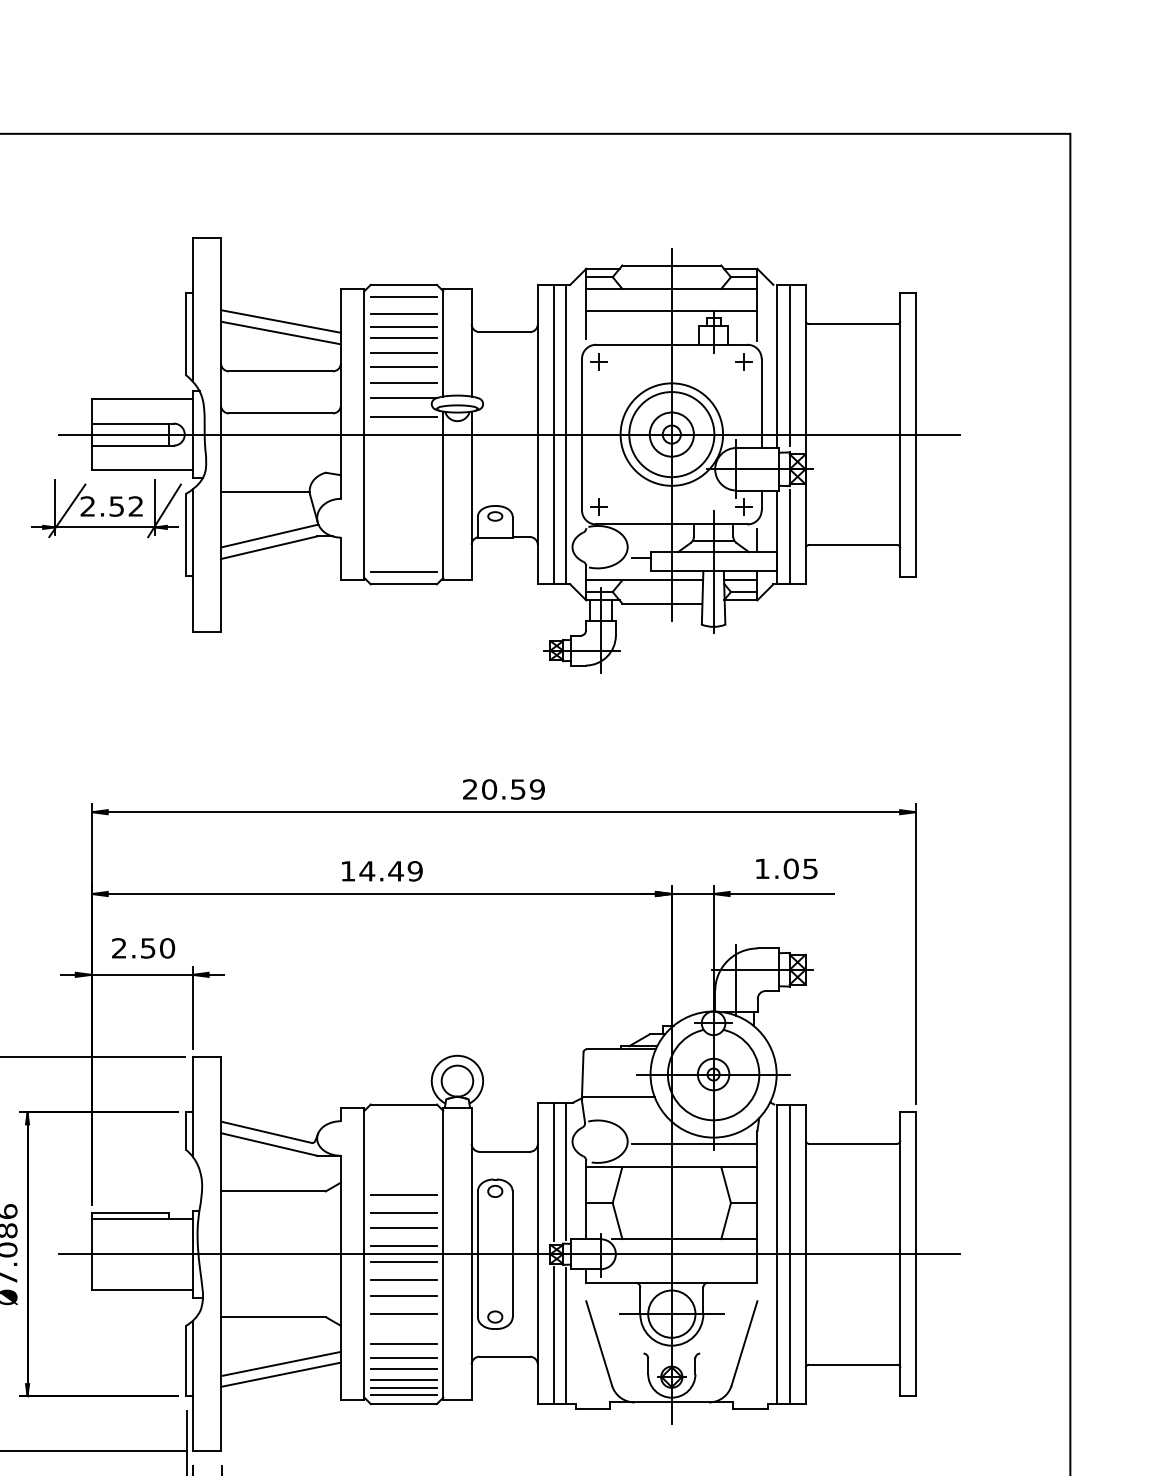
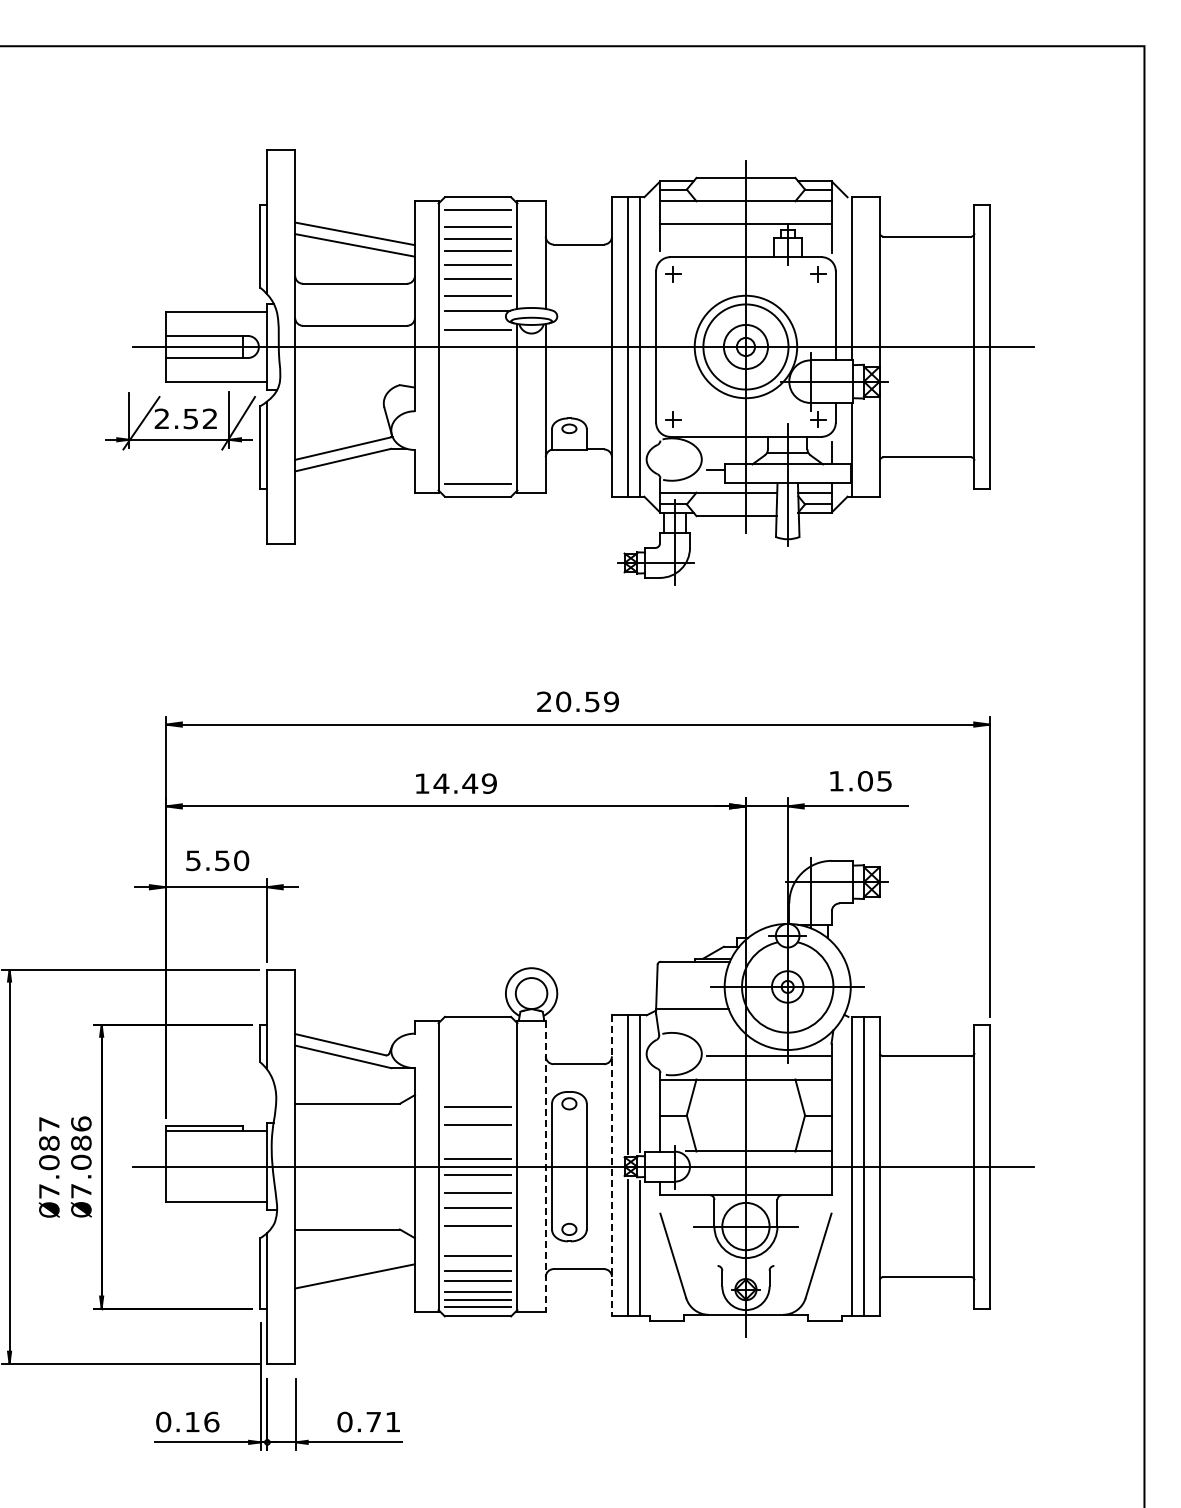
line: (790, 365) -> (864, 277), removed
line: (265, 492) -> (339, 404), removed
line: (790, 537) -> (864, 449), removed
text: (119, 948) -> (193, 860), 2.50 -> 5.50
line: (403, 1228) -> (477, 1140), removed
line: (537, 1253) -> (611, 1165), solid -> dashed
line: (471, 1254) -> (545, 1166), solid -> dashed
line: (280, 1375) -> (354, 1287), removed

